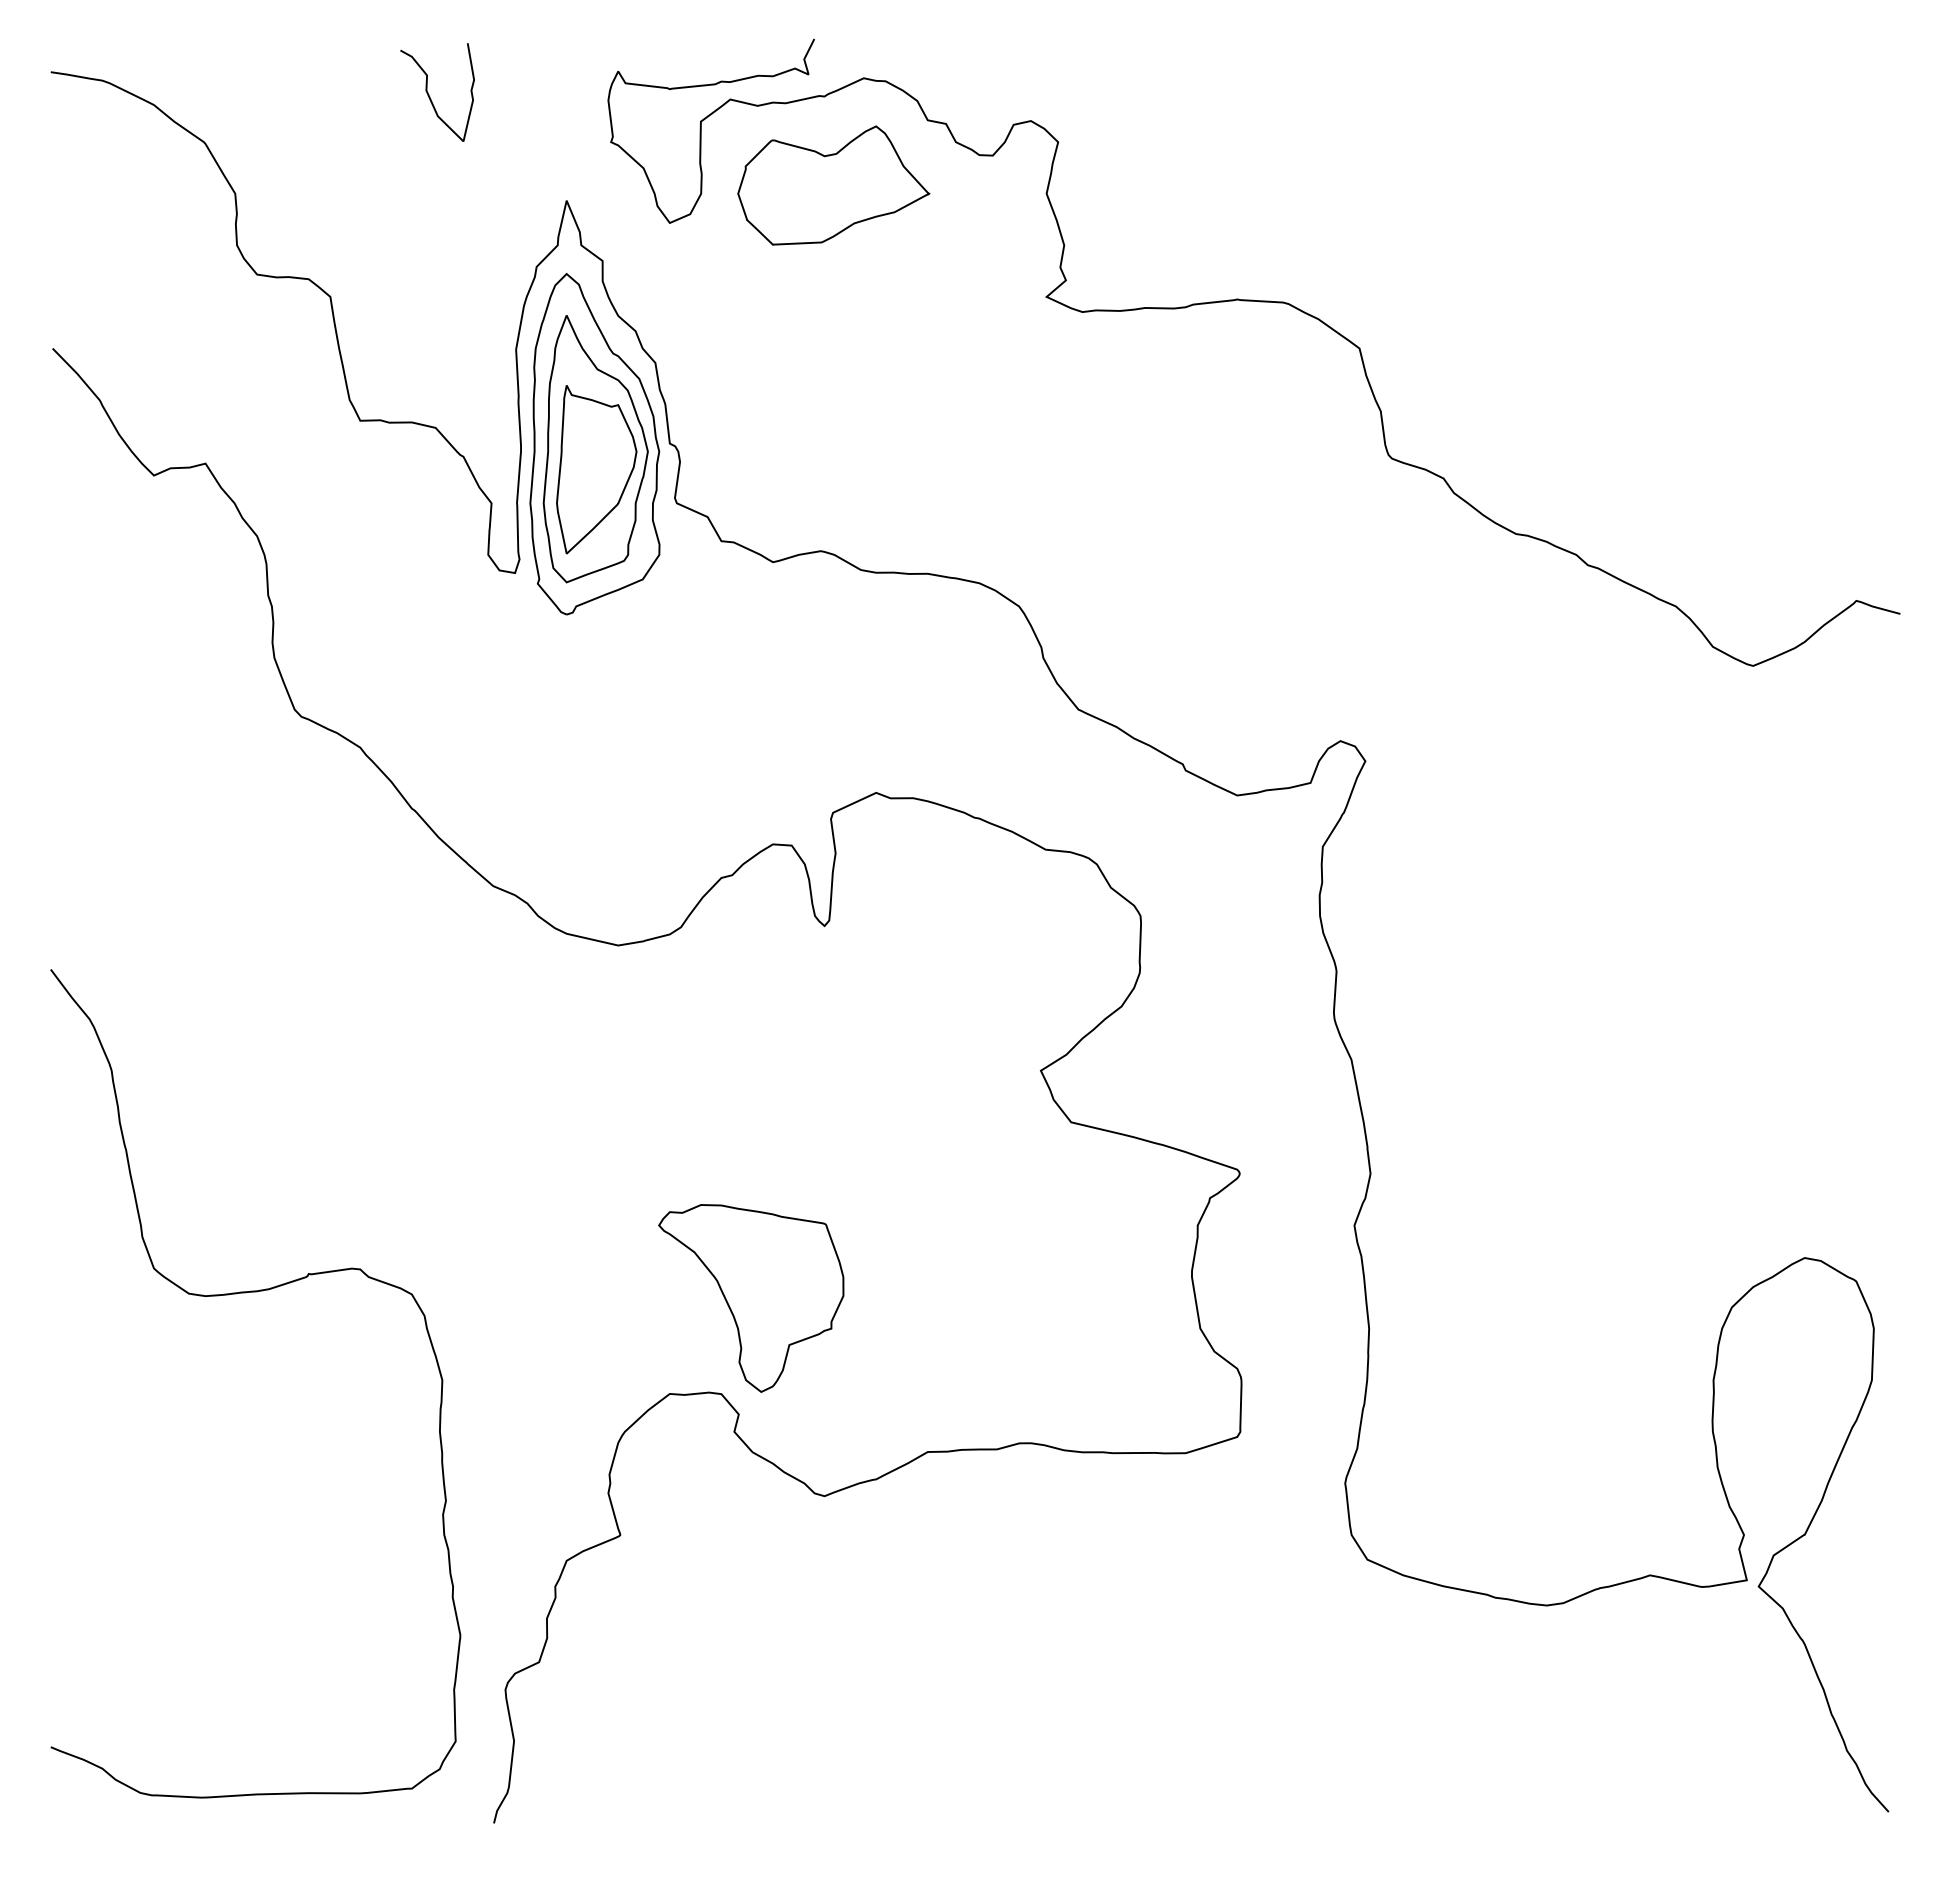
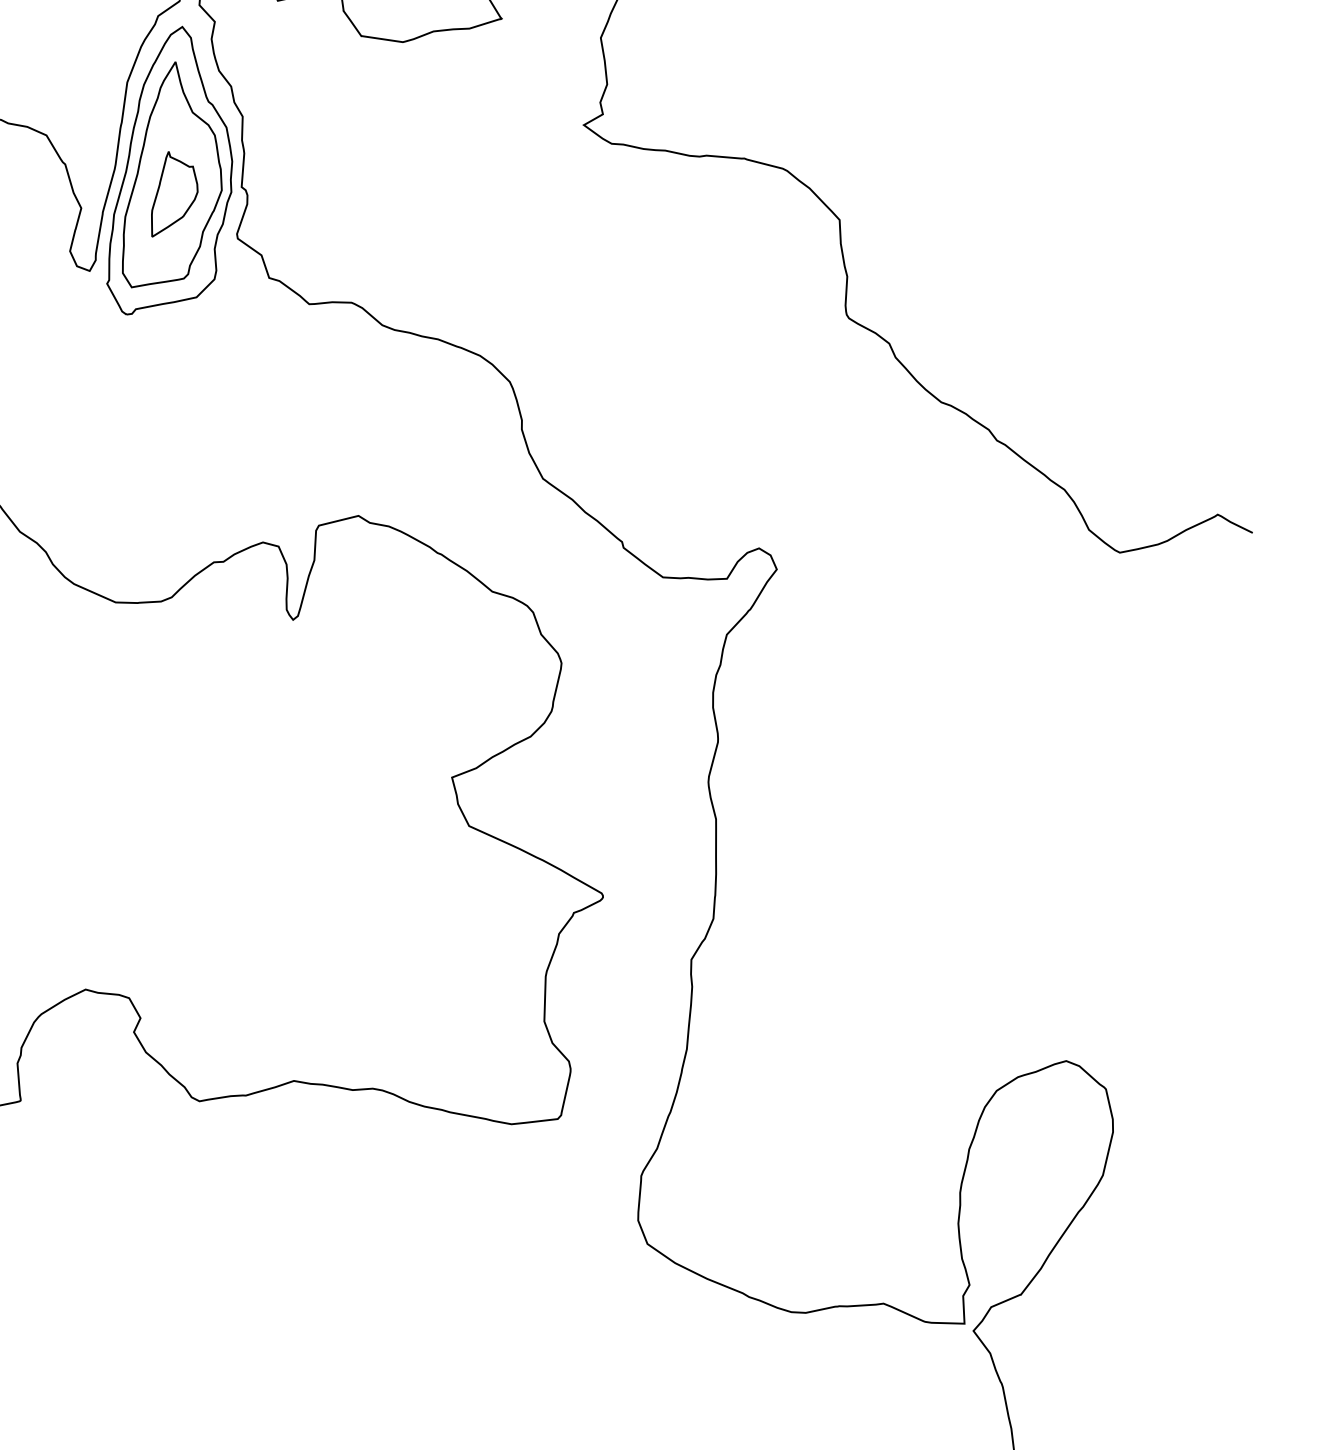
part: (596, 469) -> (175, 196), size x0.6
part: (751, 1298) -> (170, 922), removed

